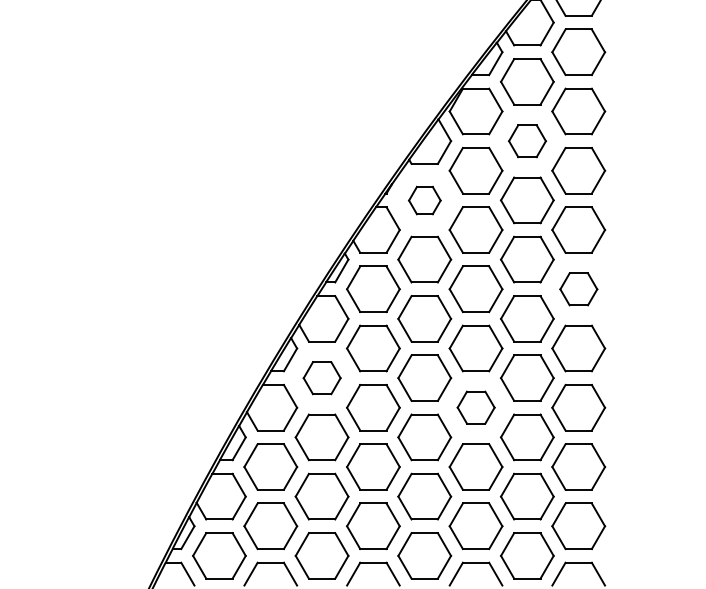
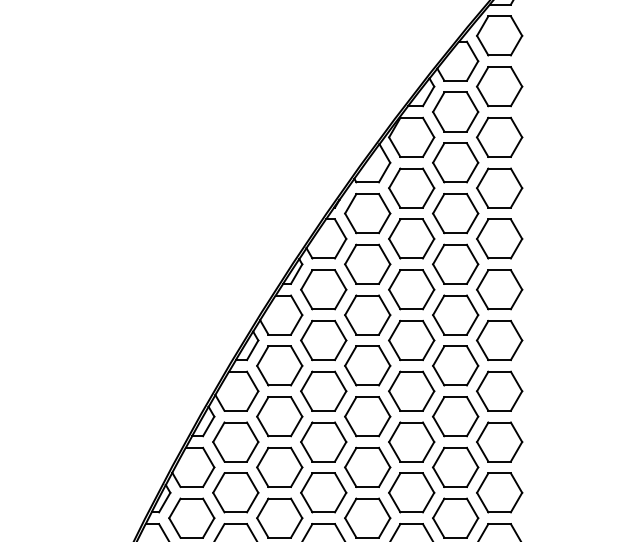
part: (527, 140) -> (455, 162), size x1.43
part: (424, 200) -> (367, 213), size x1.67
part: (578, 288) -> (499, 289), size x1.43
part: (321, 377) -> (279, 365), size x1.43
part: (475, 406) -> (411, 390), size x1.43

